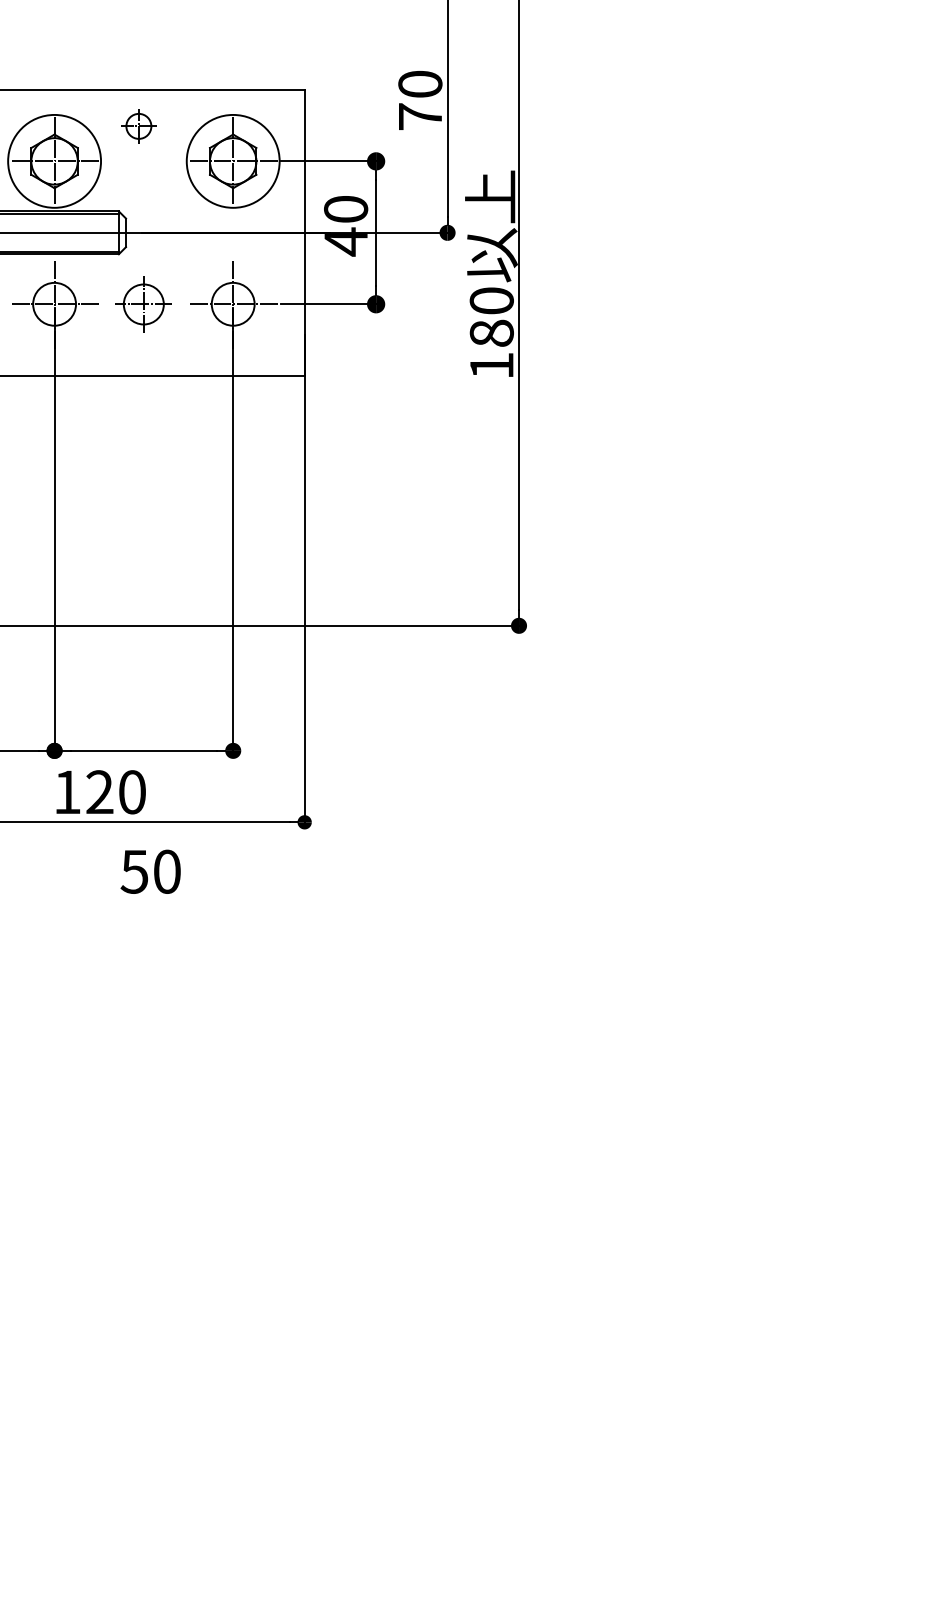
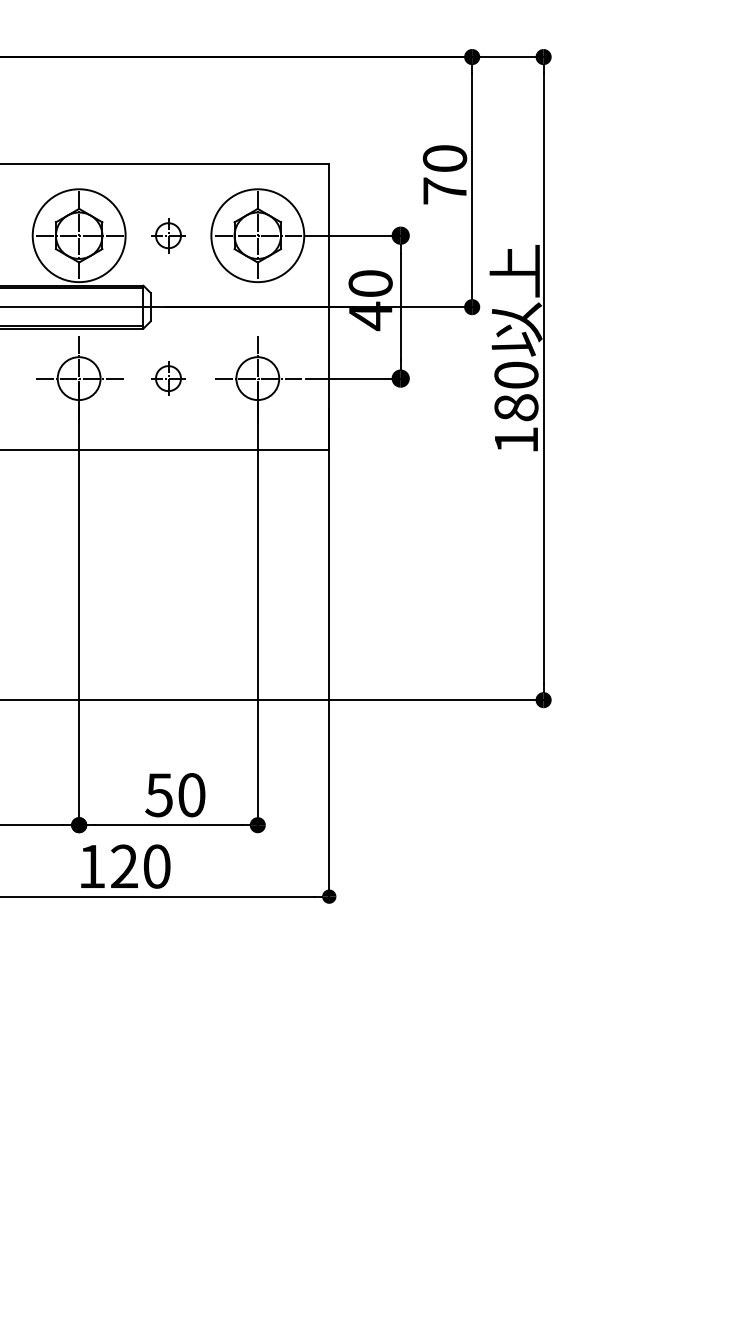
part: (138, 126) -> (168, 235), moved
part: (143, 303) -> (168, 377), size x0.62
text: (150, 871) -> (175, 794), moved

